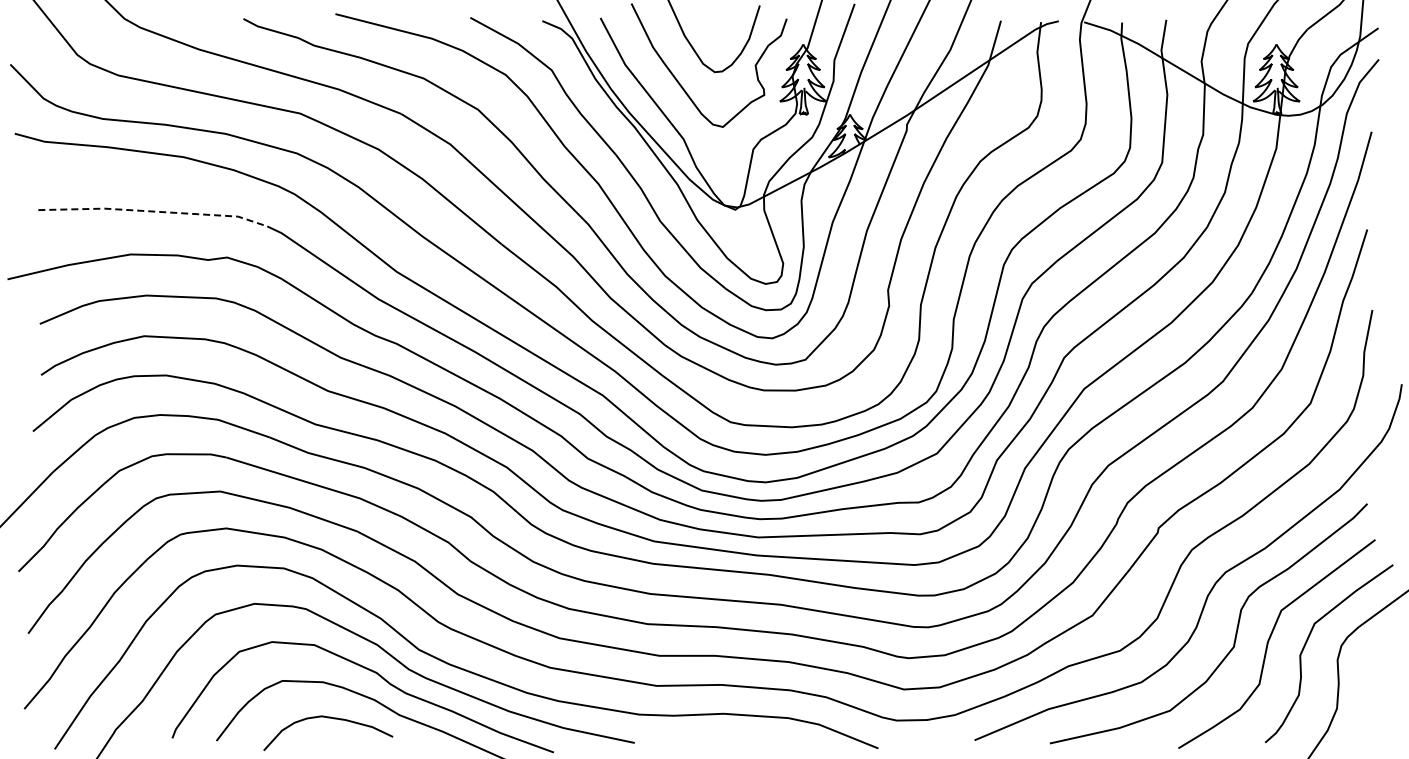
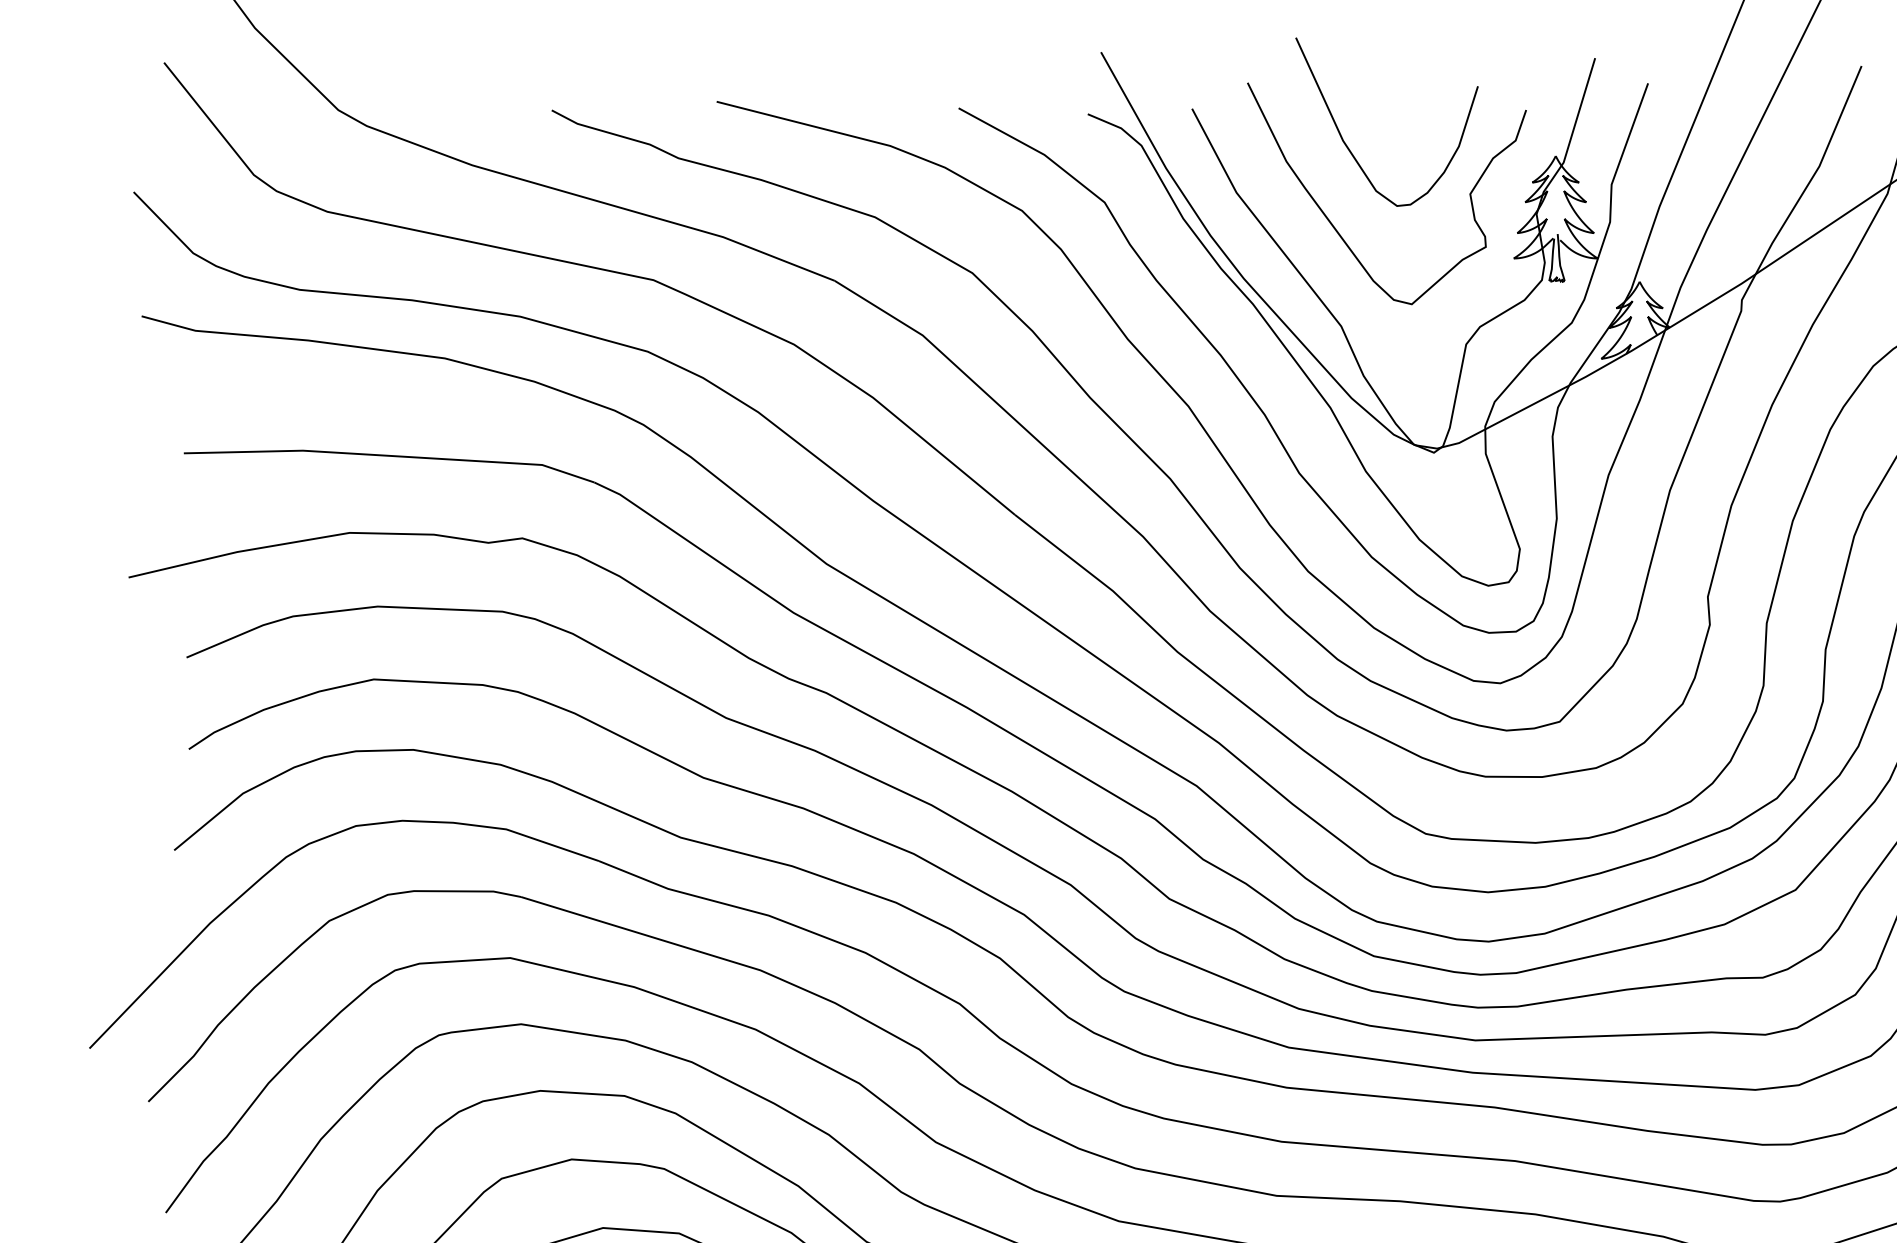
line: (153, 211) -> (390, 455), dashed -> solid

